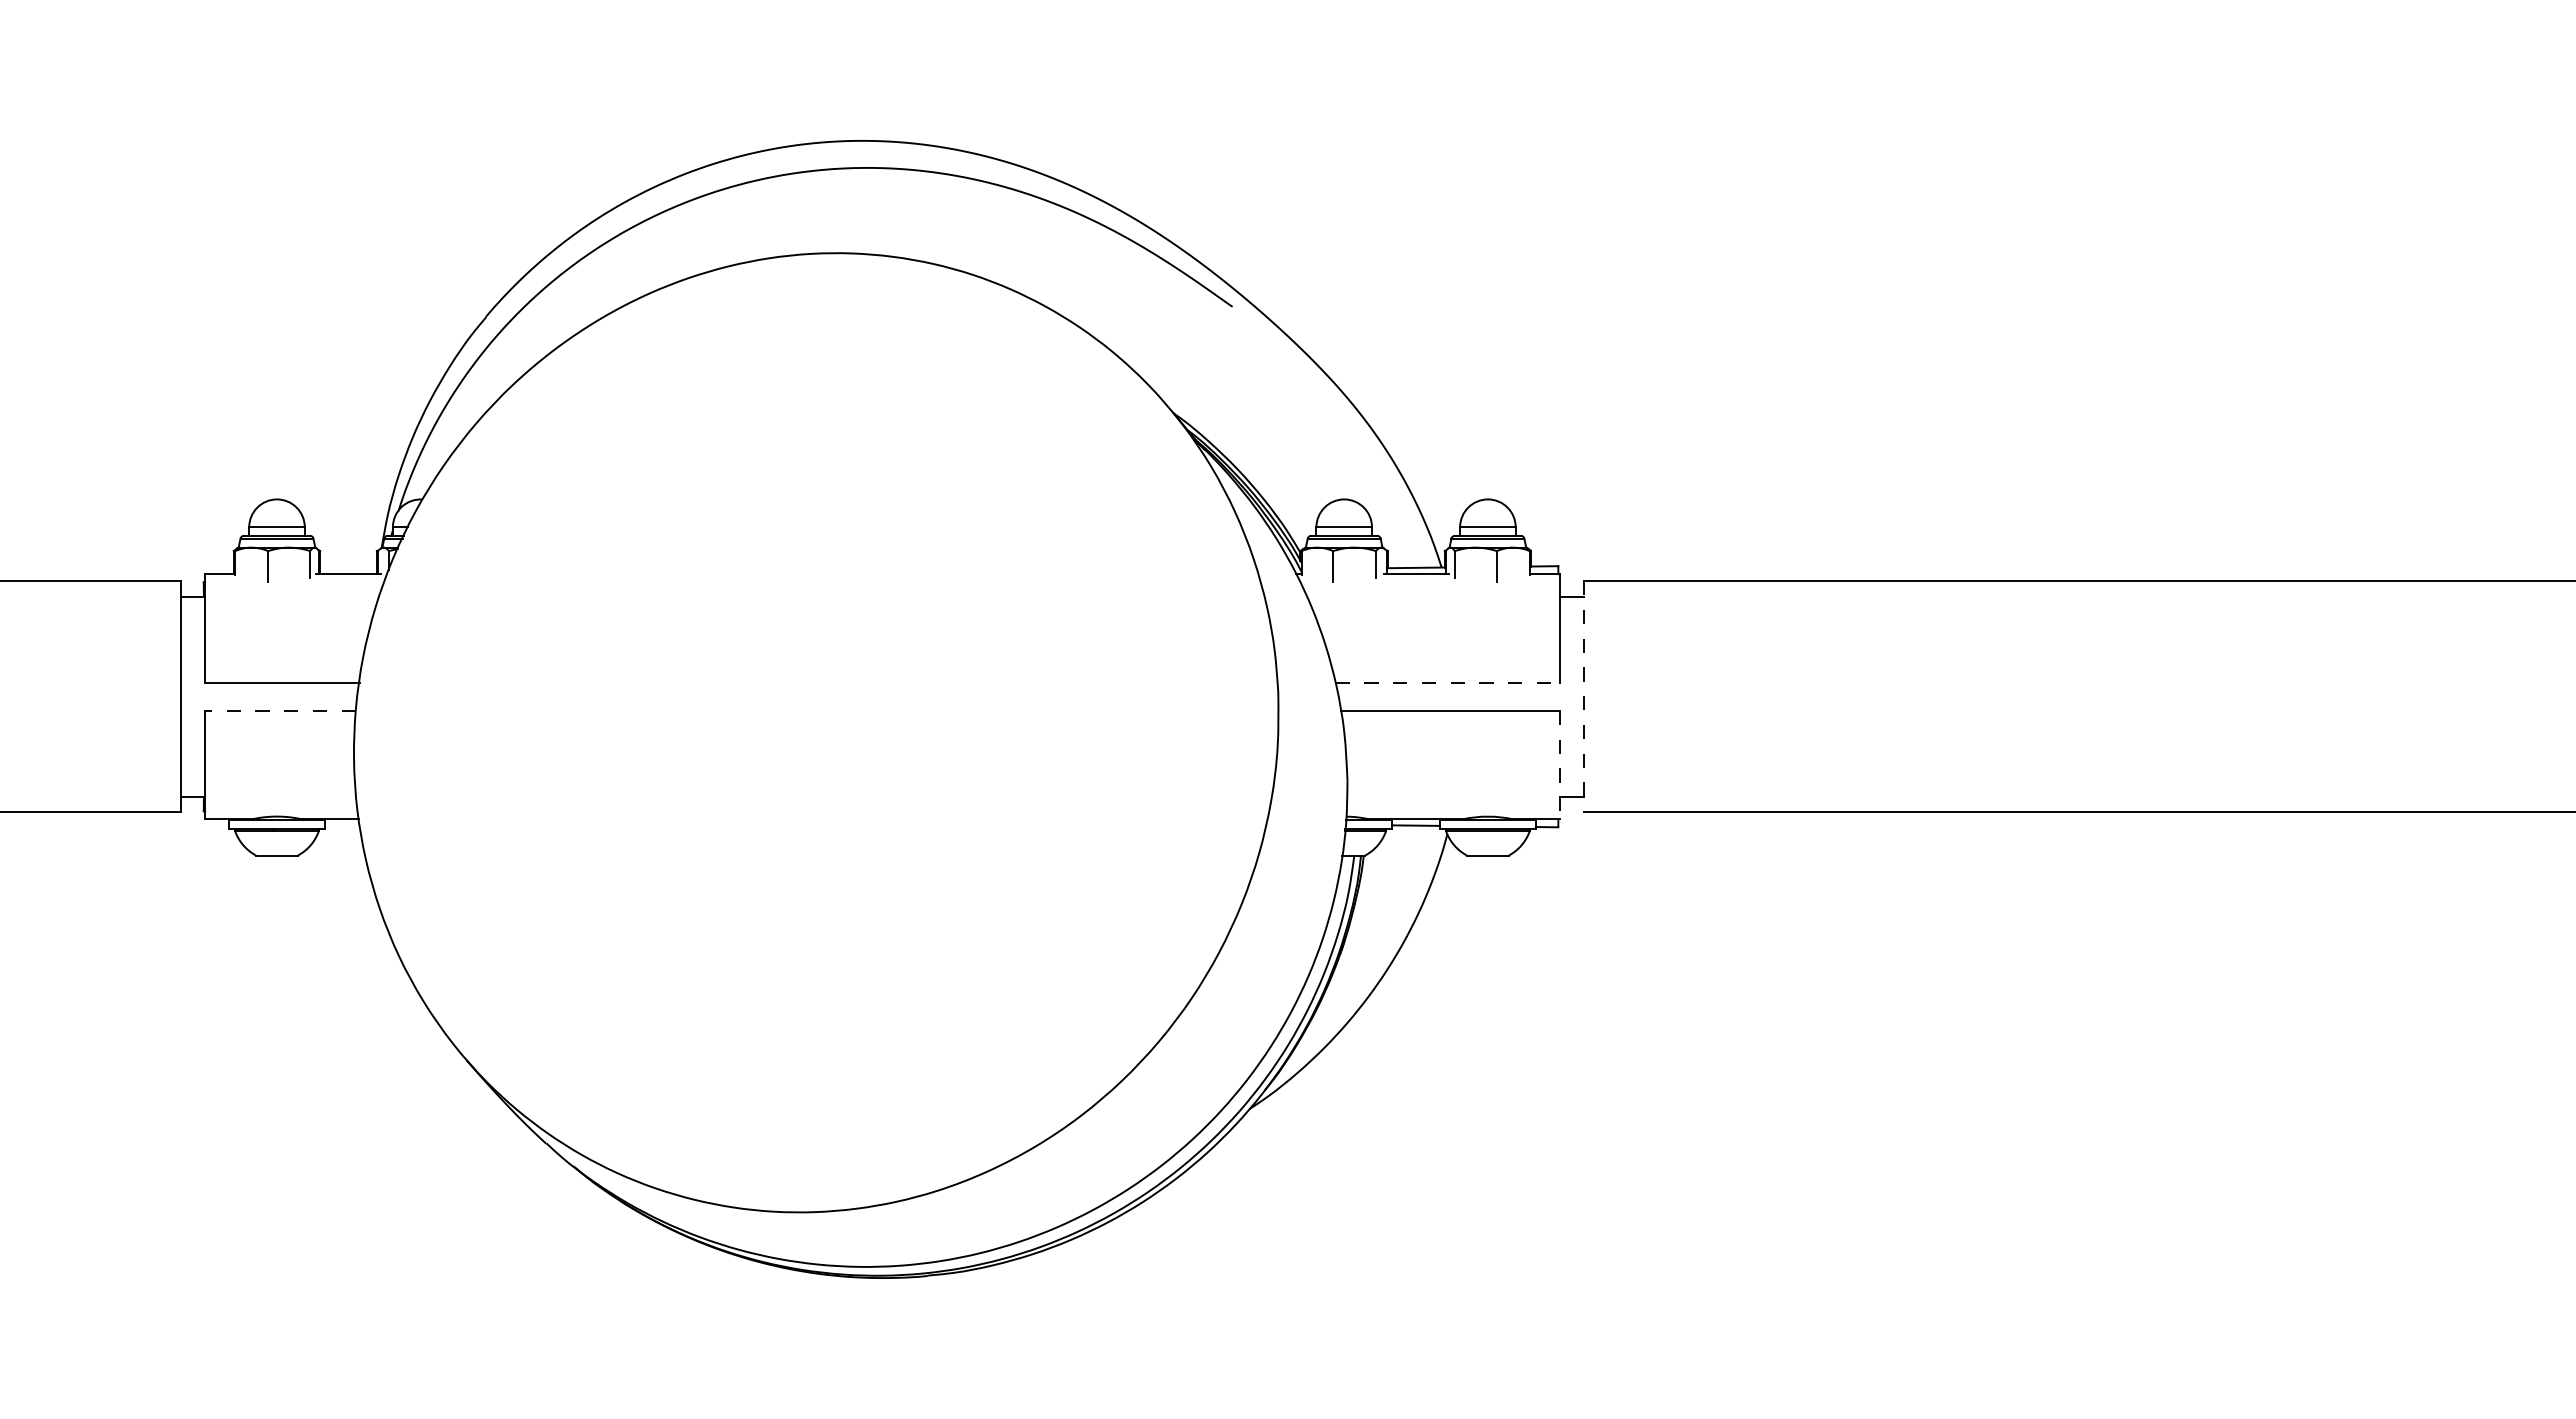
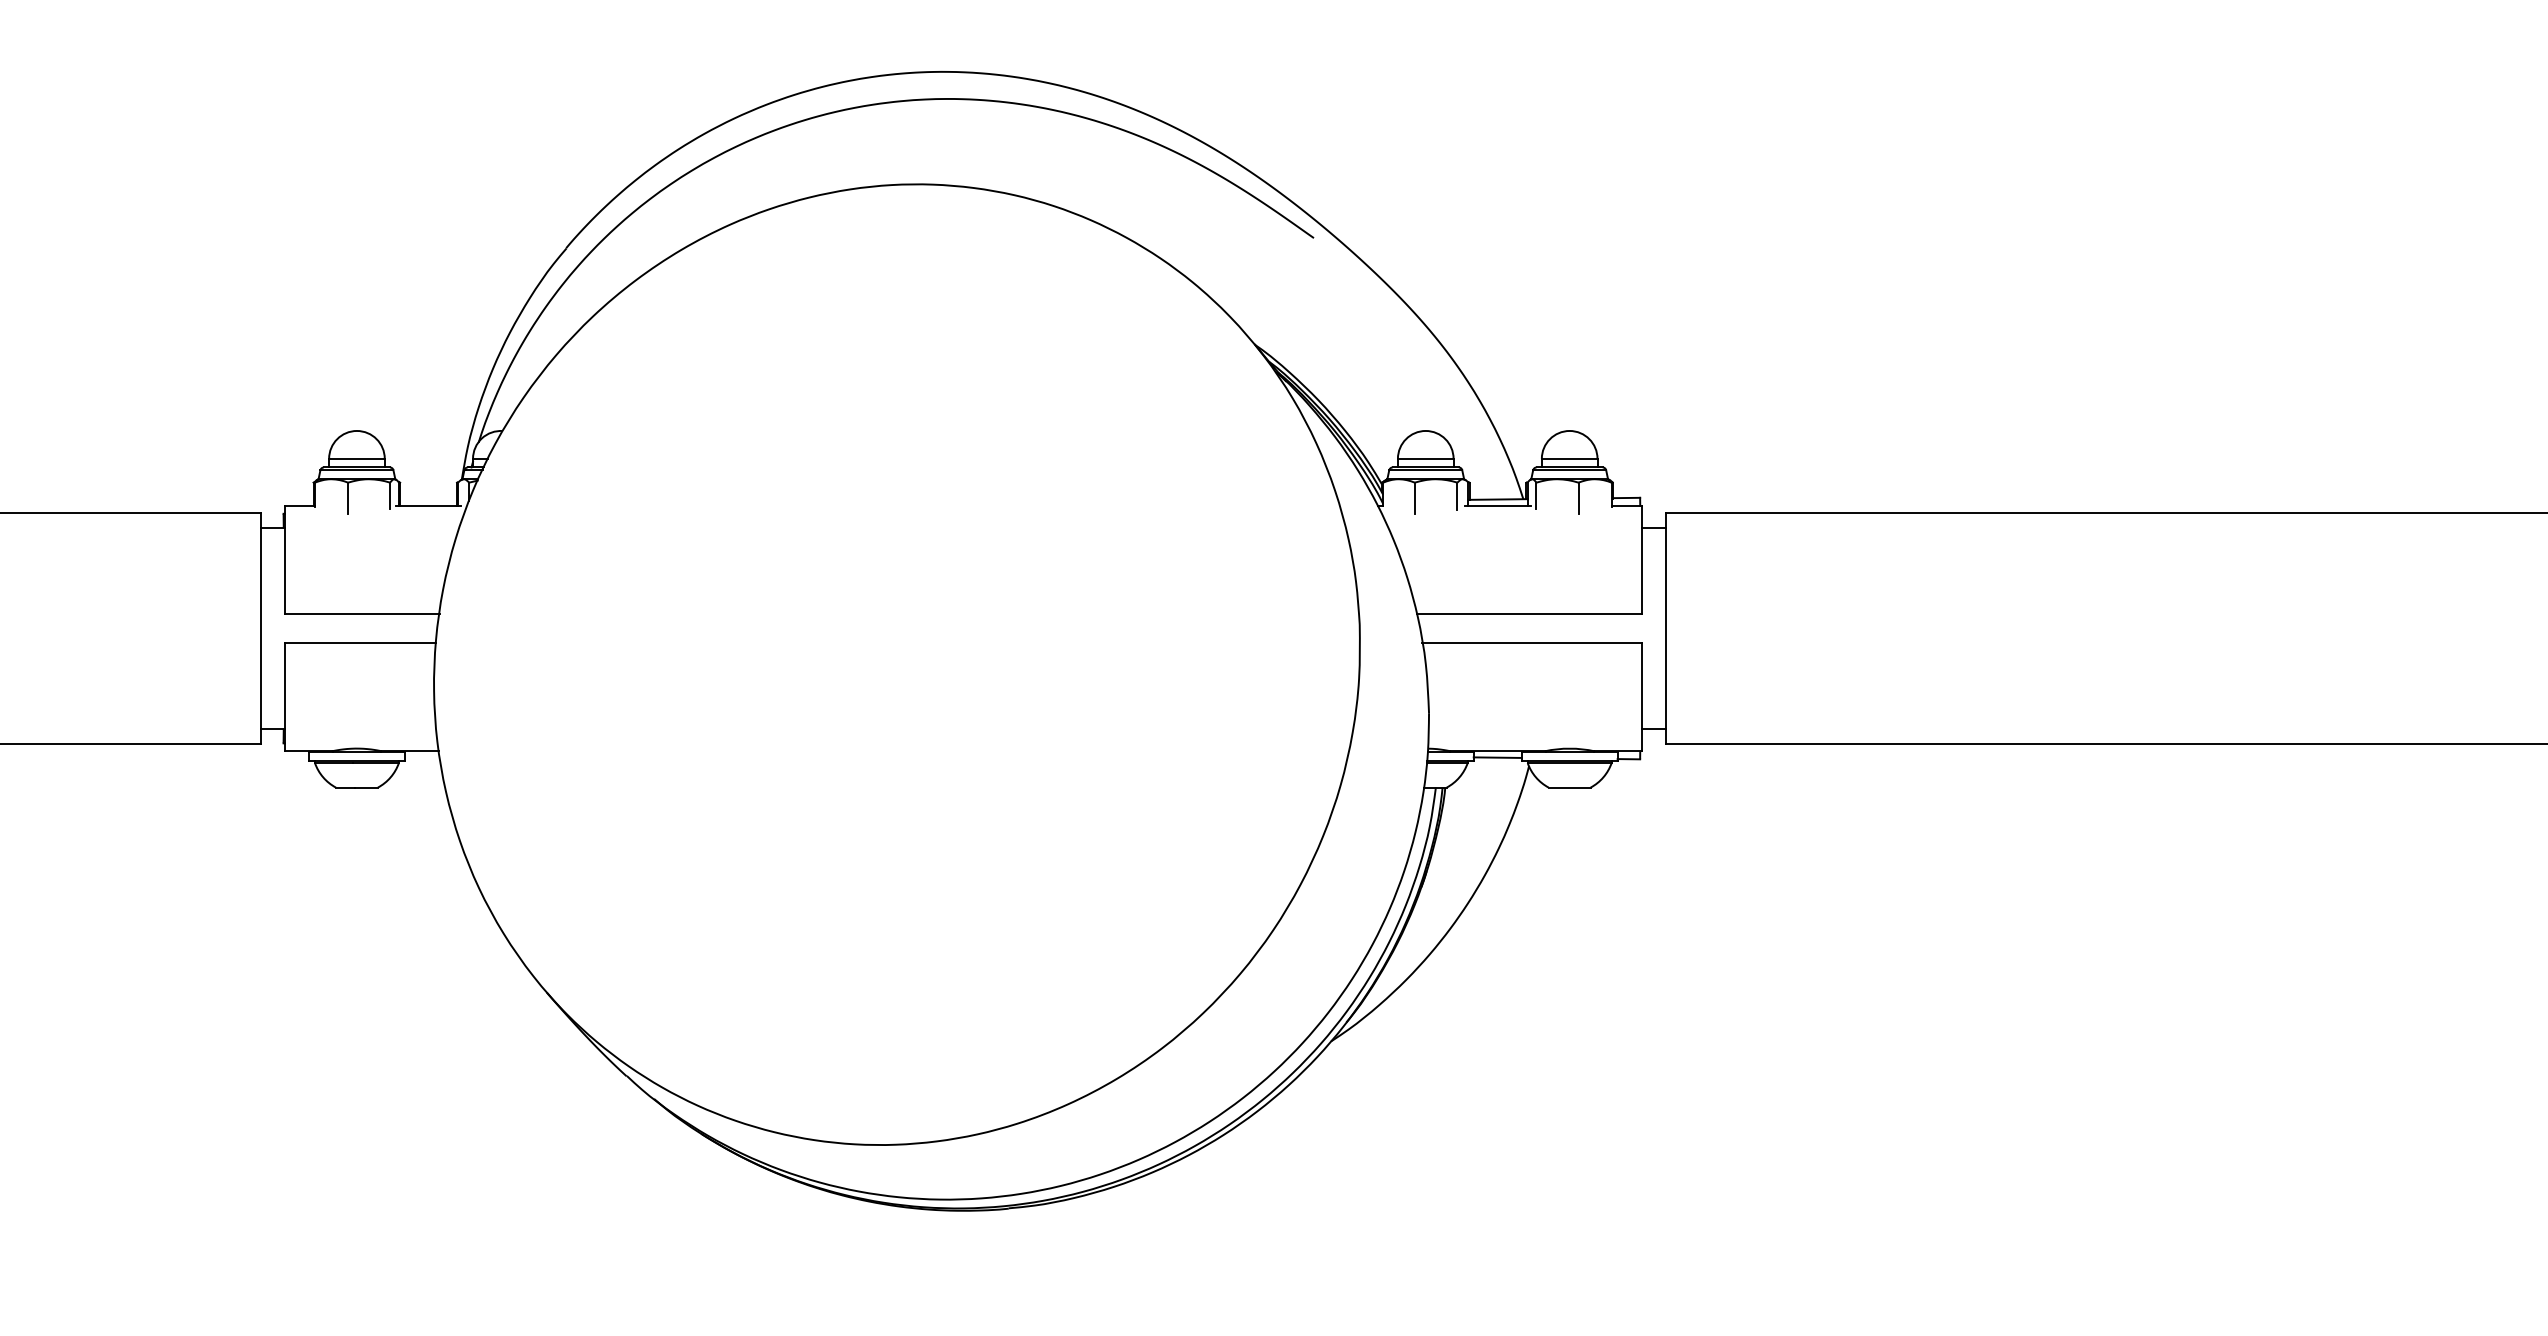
line: (1448, 682) -> (1530, 614), dashed -> solid
line: (1584, 696) -> (1666, 628), dashed -> solid
line: (280, 710) -> (360, 642), dashed -> solid
line: (1559, 765) -> (1641, 697), dashed -> solid

